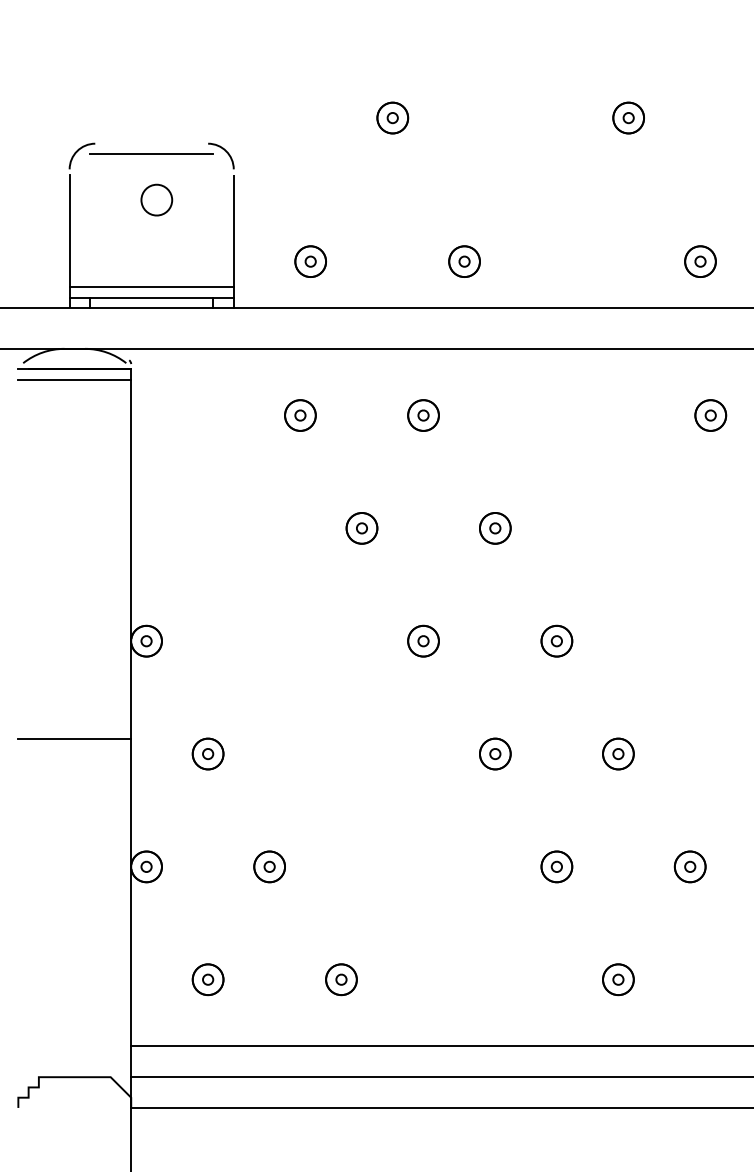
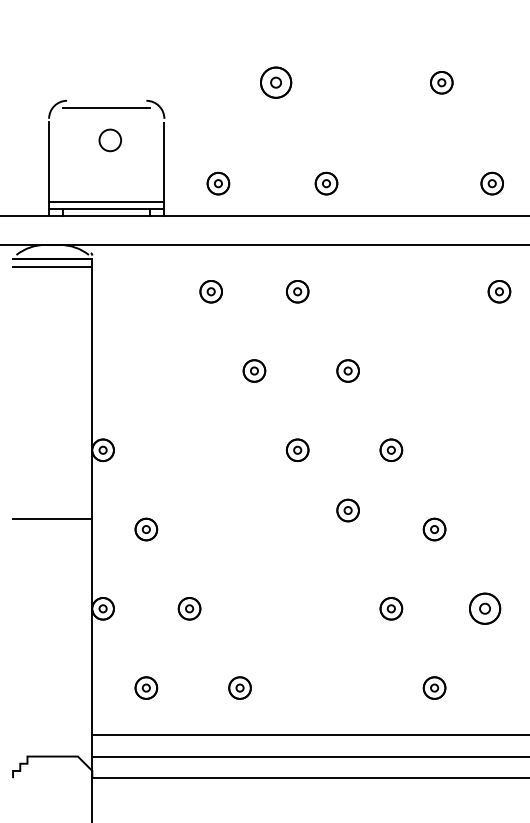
part: (391, 117) -> (275, 82), size x1.4
part: (494, 753) -> (347, 510), moved
part: (689, 866) -> (484, 608), size x1.4

